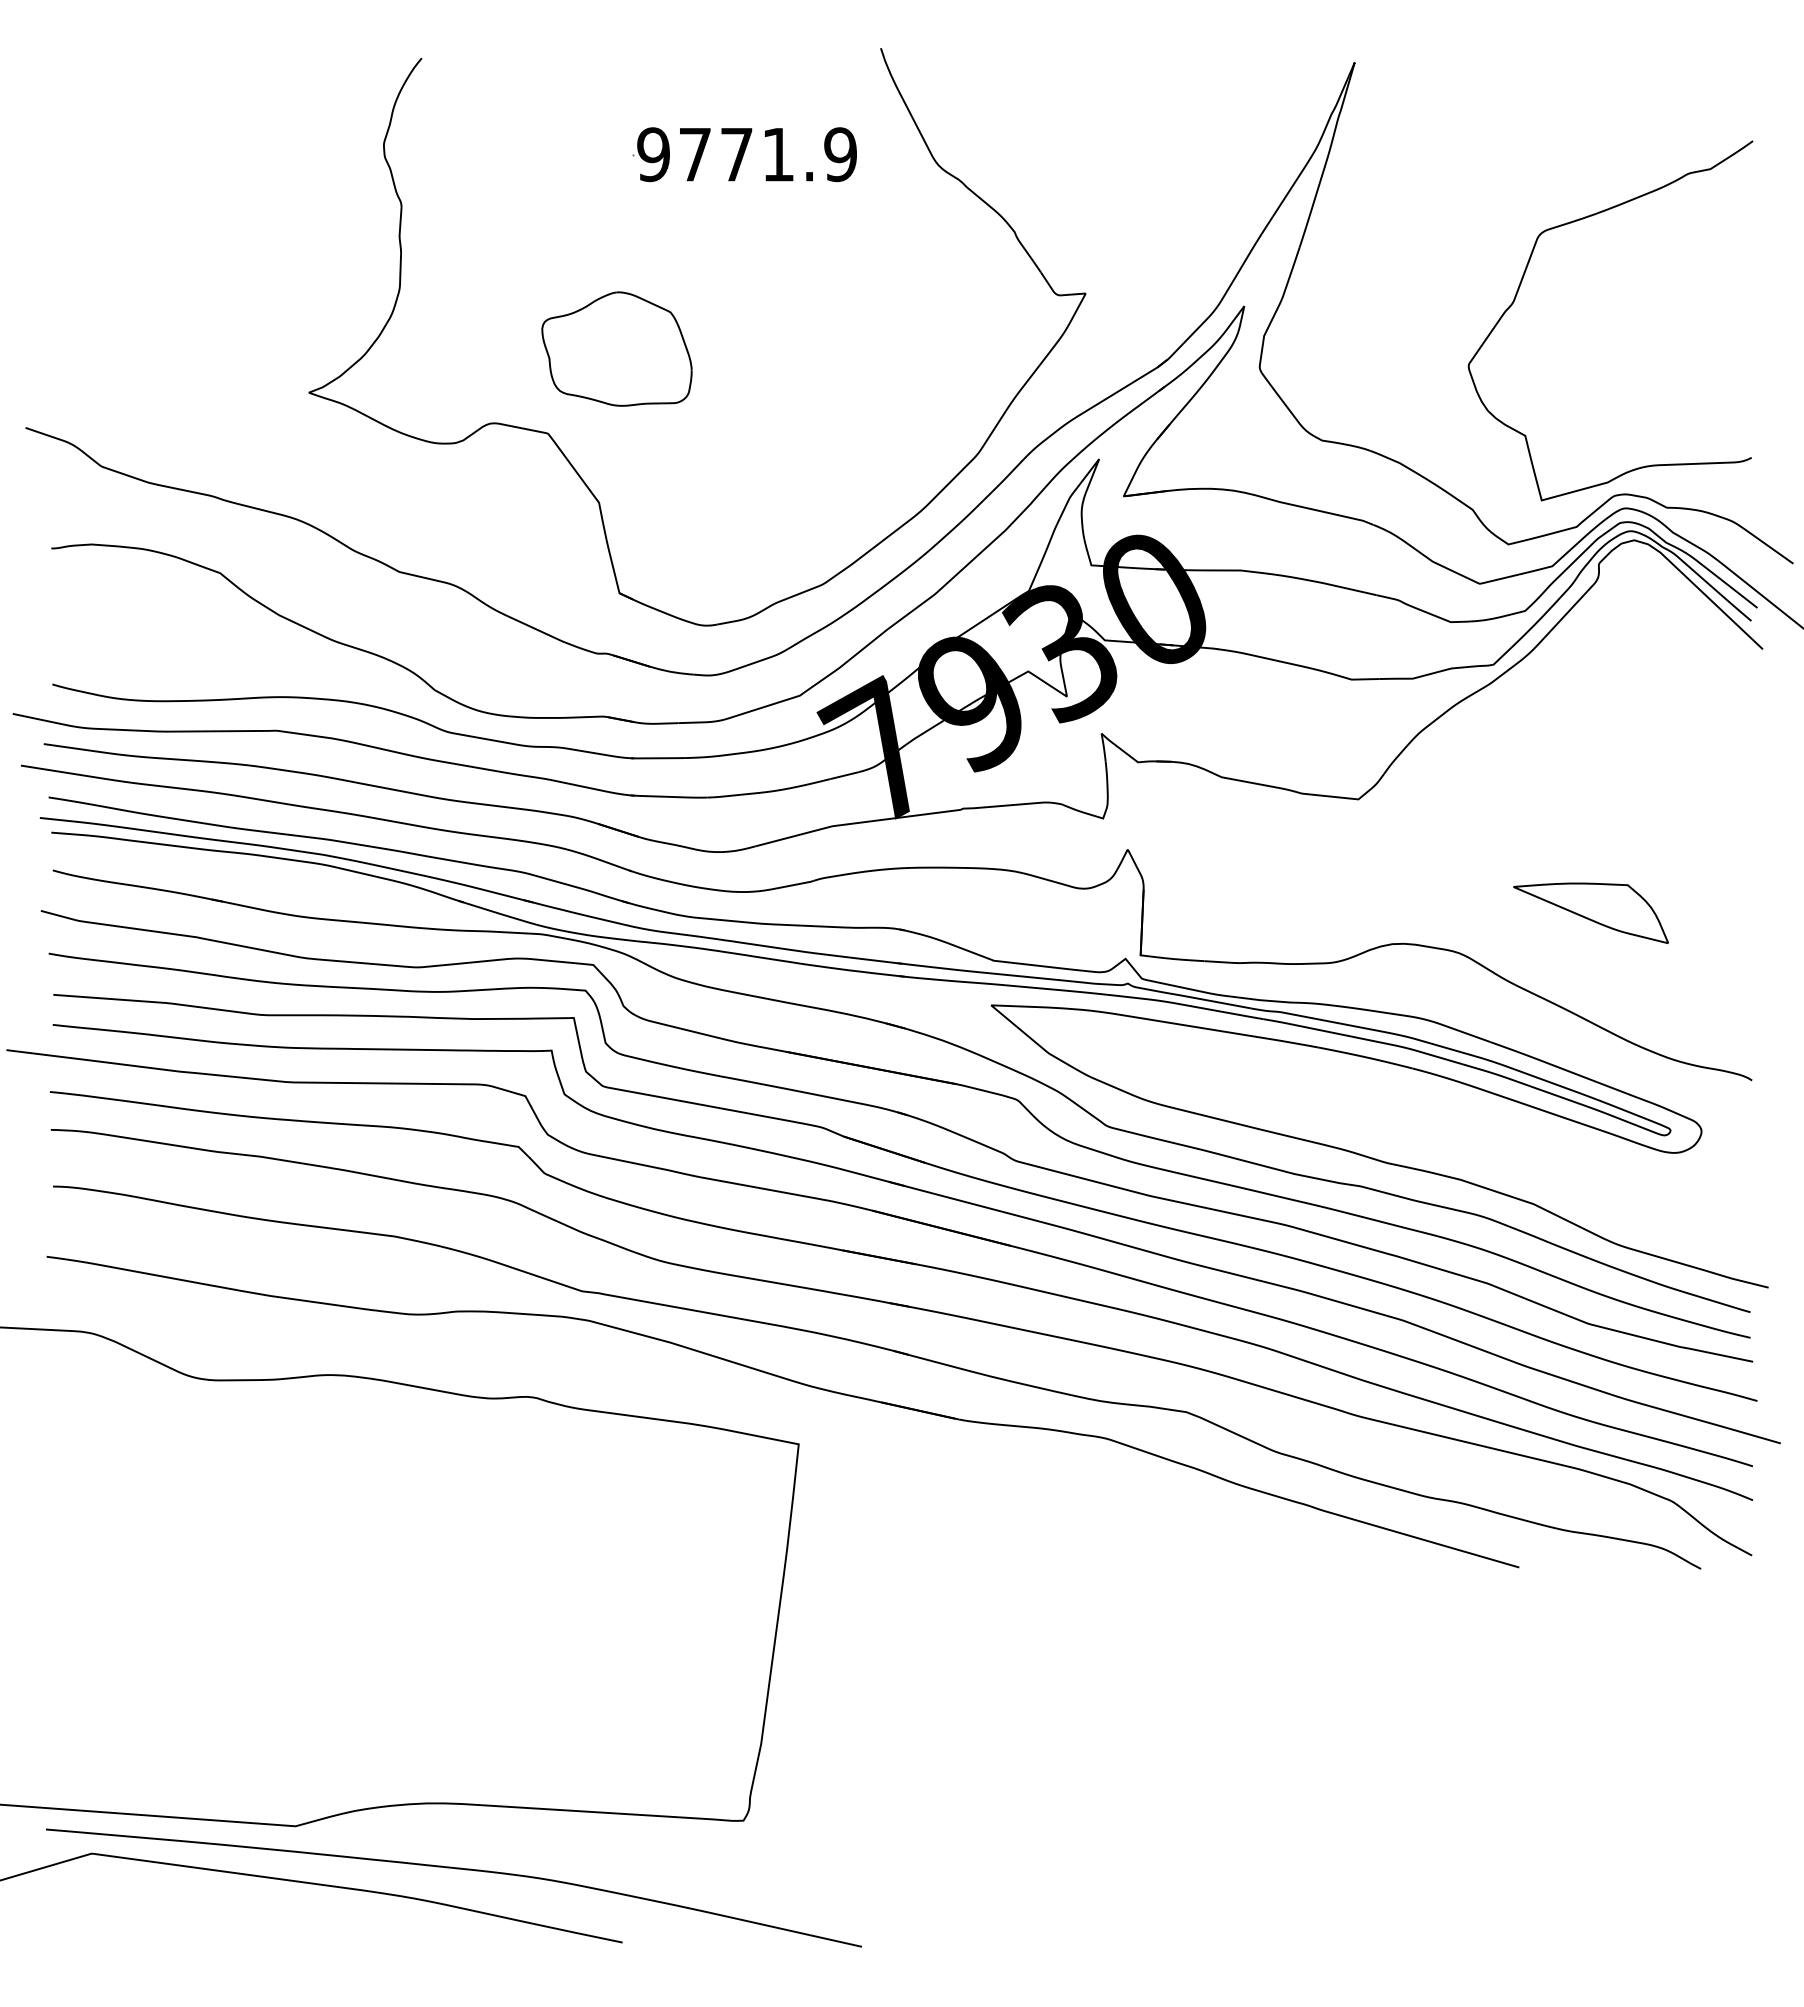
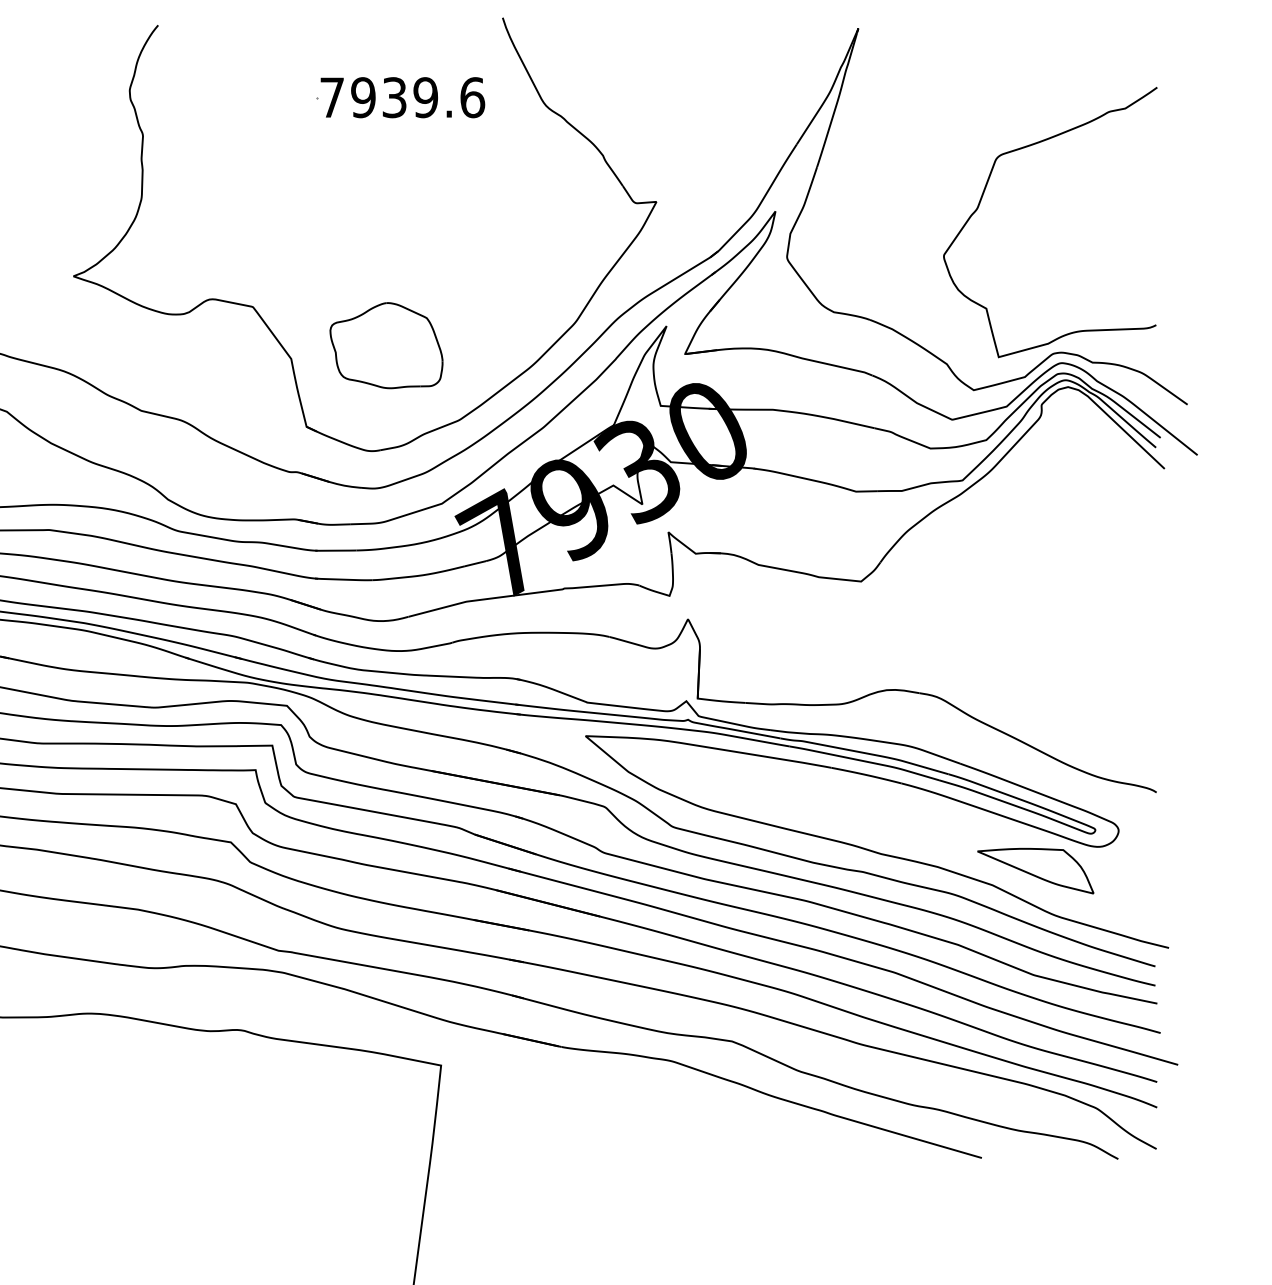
text: (747, 154) -> (402, 97), 9771.9 -> 7939.6
part: (616, 348) -> (386, 345), moved
part: (1590, 912) -> (1035, 870), moved

